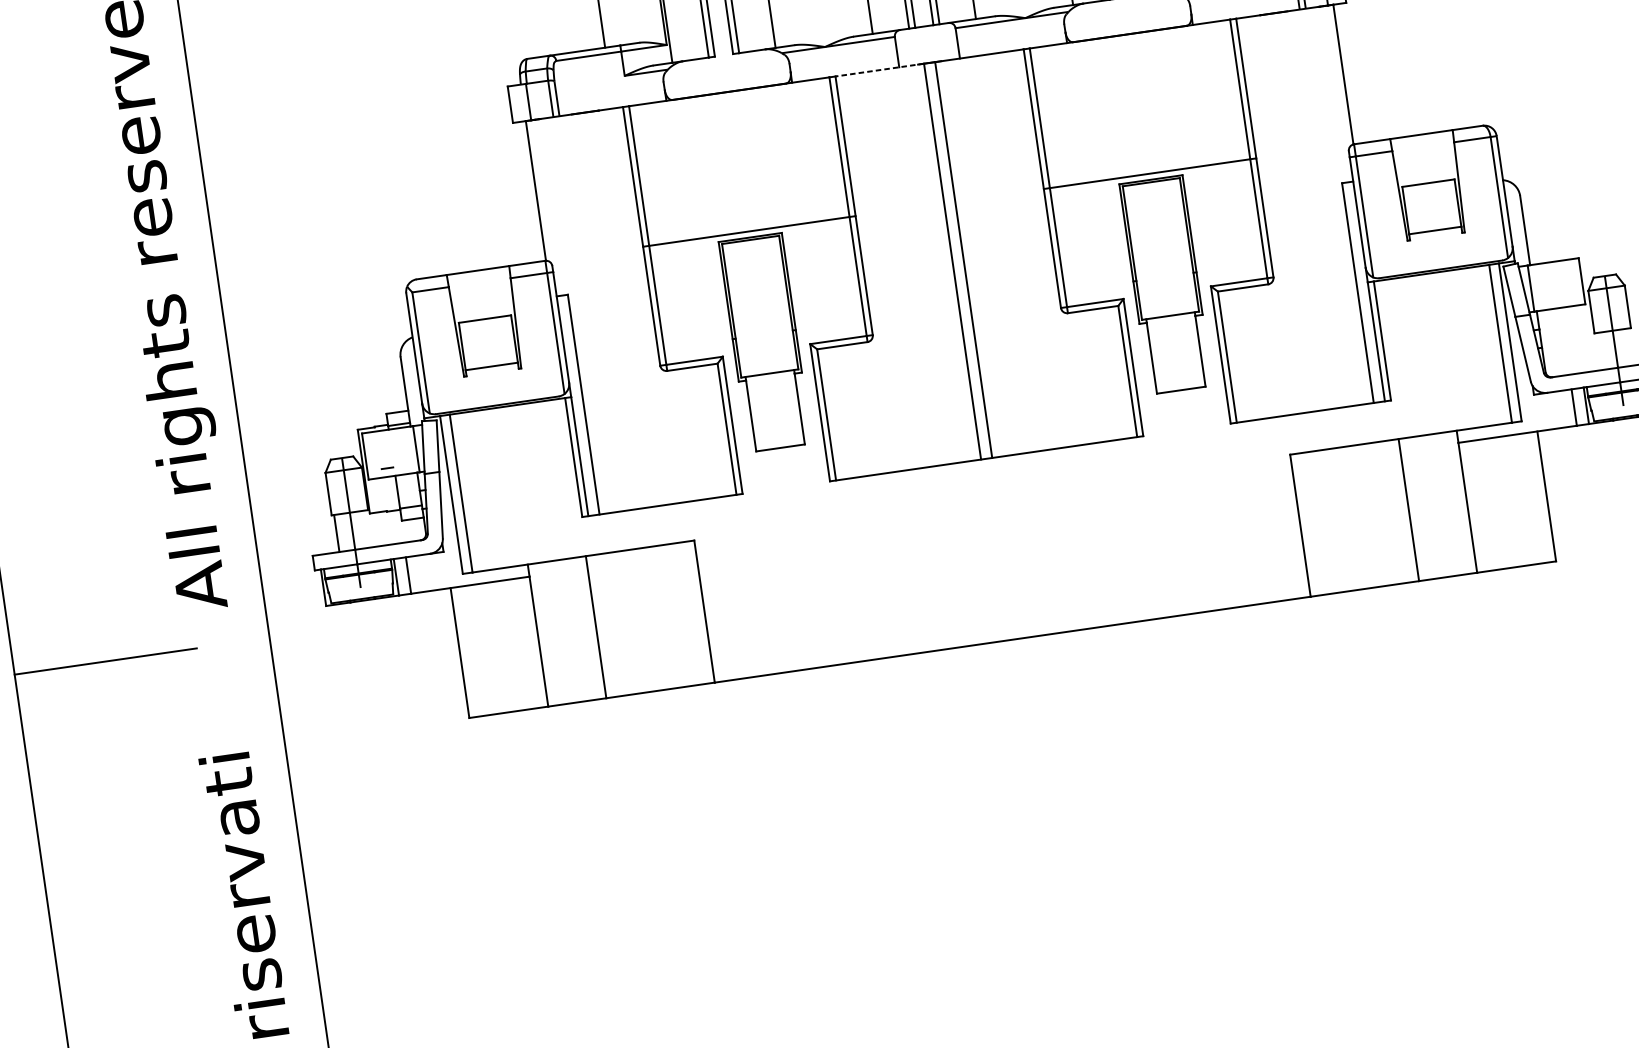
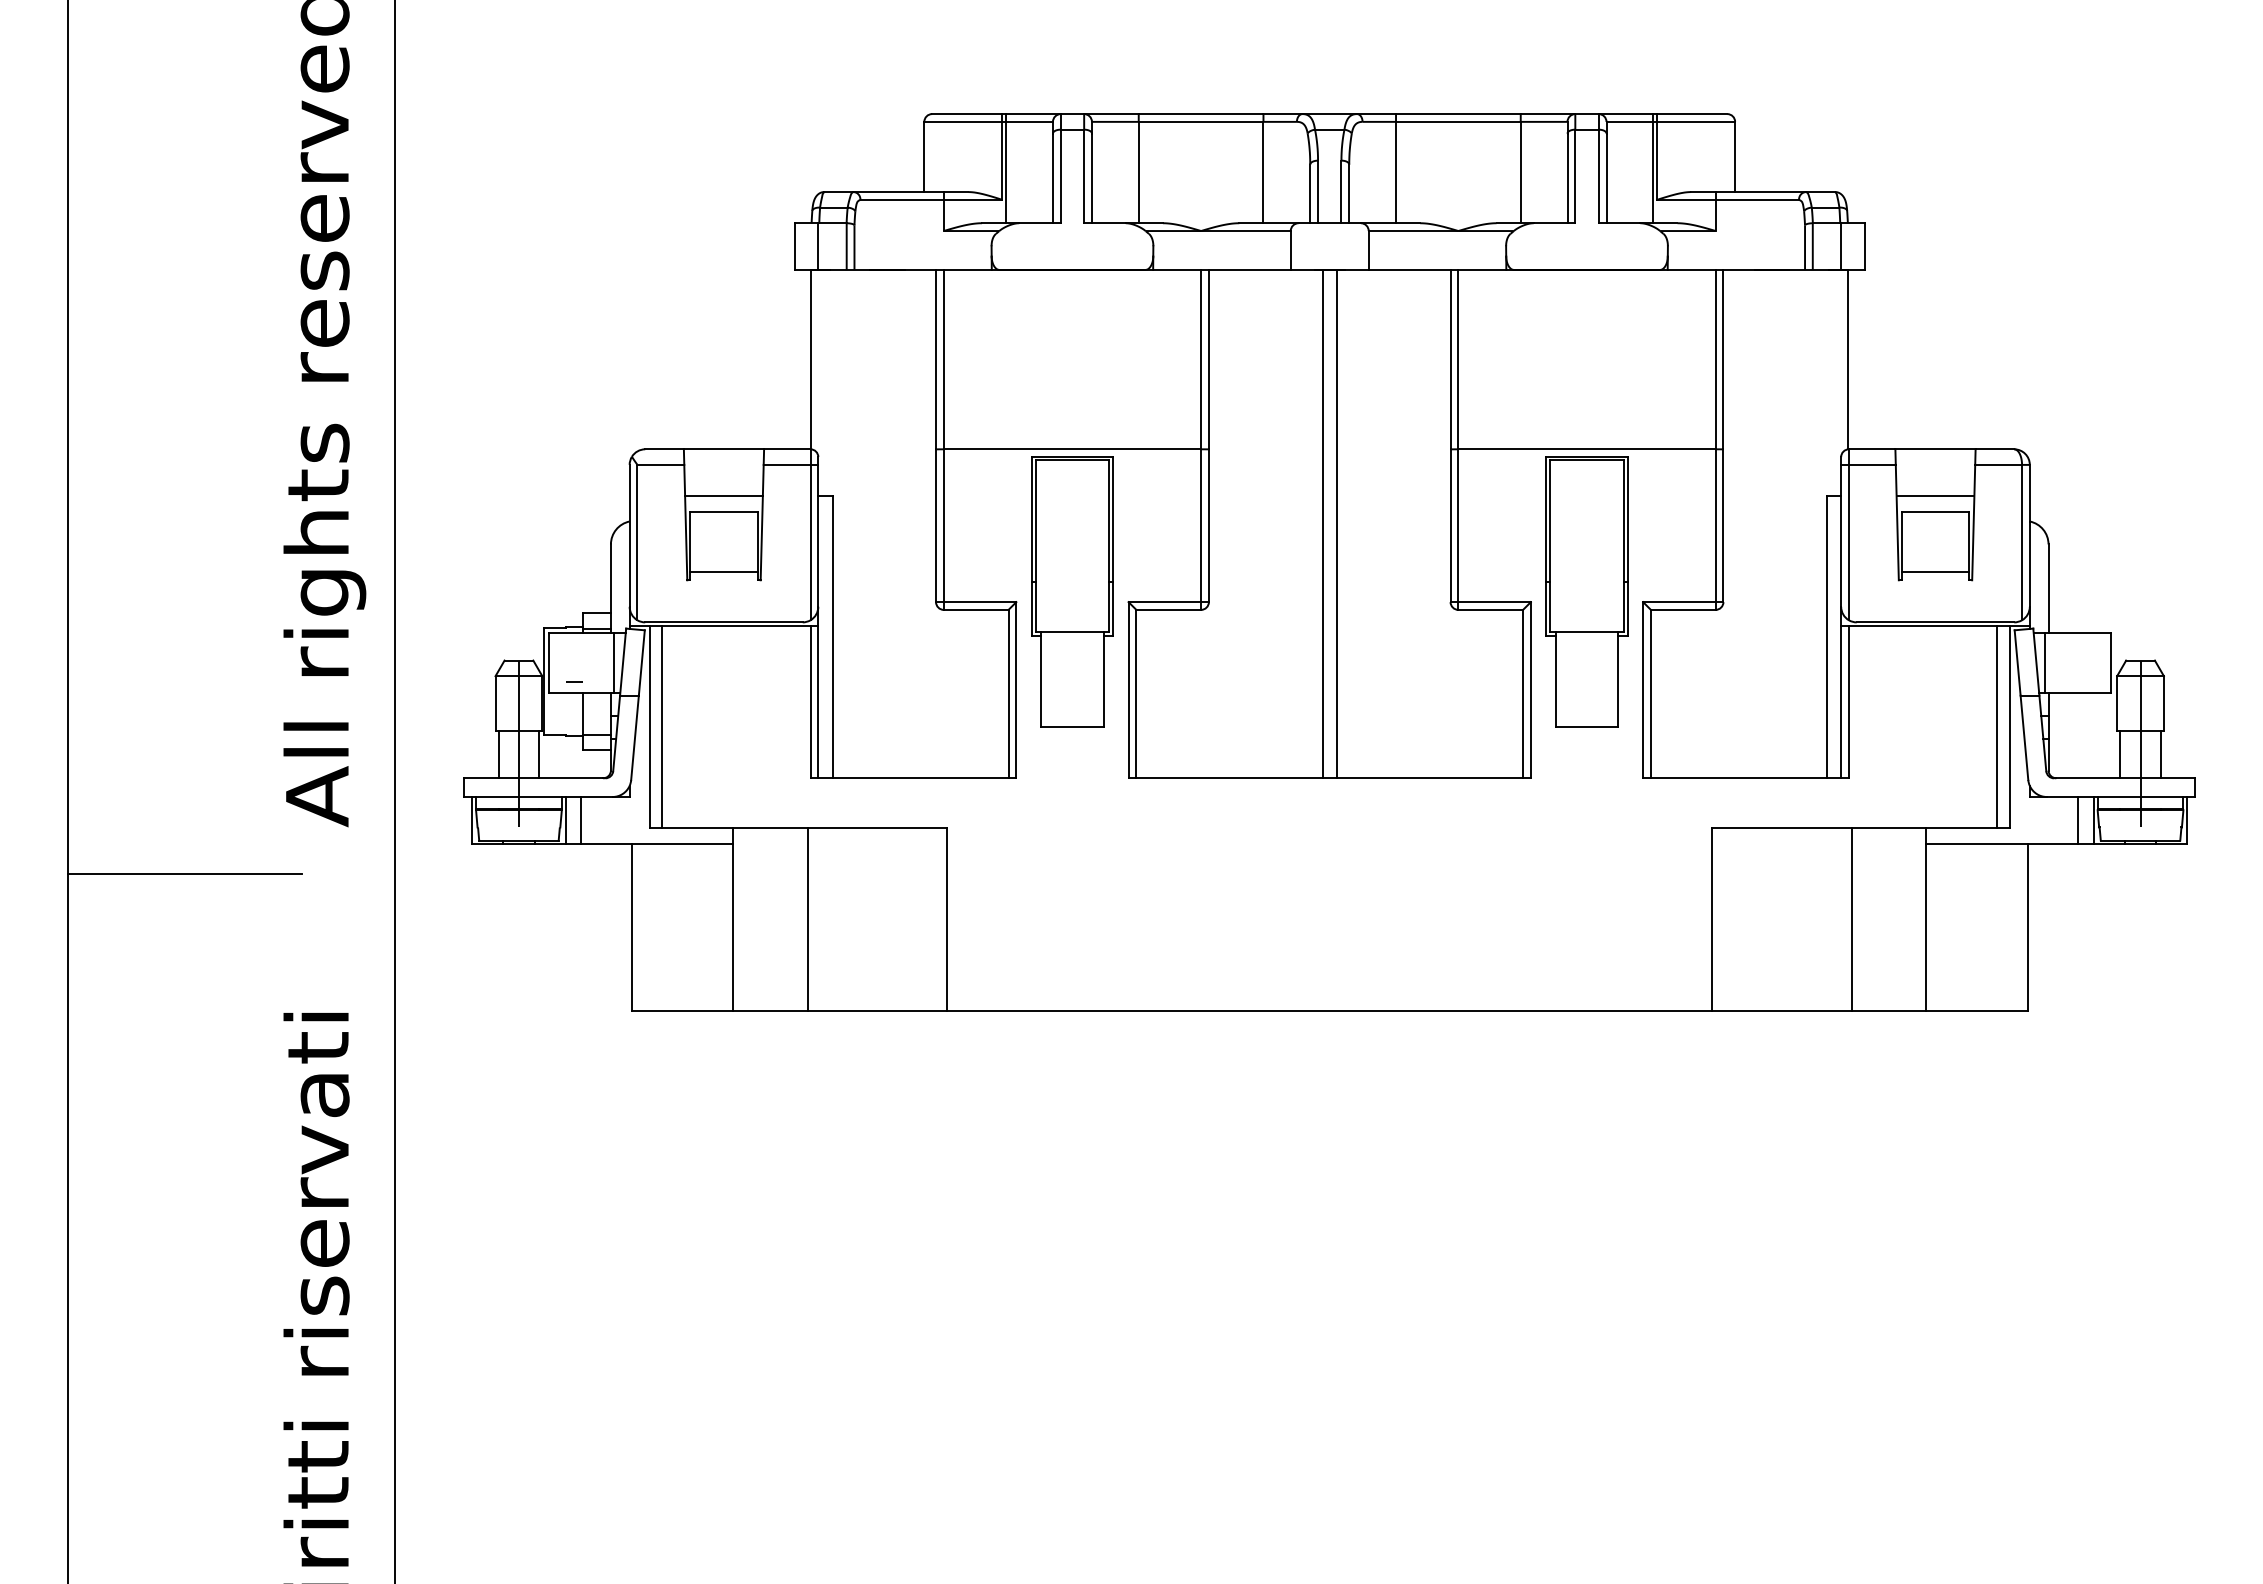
line: (879, 70) -> (1265, 270), dashed -> solid
line: (1426, 171) -> (1935, 496), added
line: (482, 307) -> (723, 496), added
line: (1630, 347) -> (2160, 754), added
line: (1599, 351) -> (2120, 754), added
line: (368, 528) -> (539, 754), added

